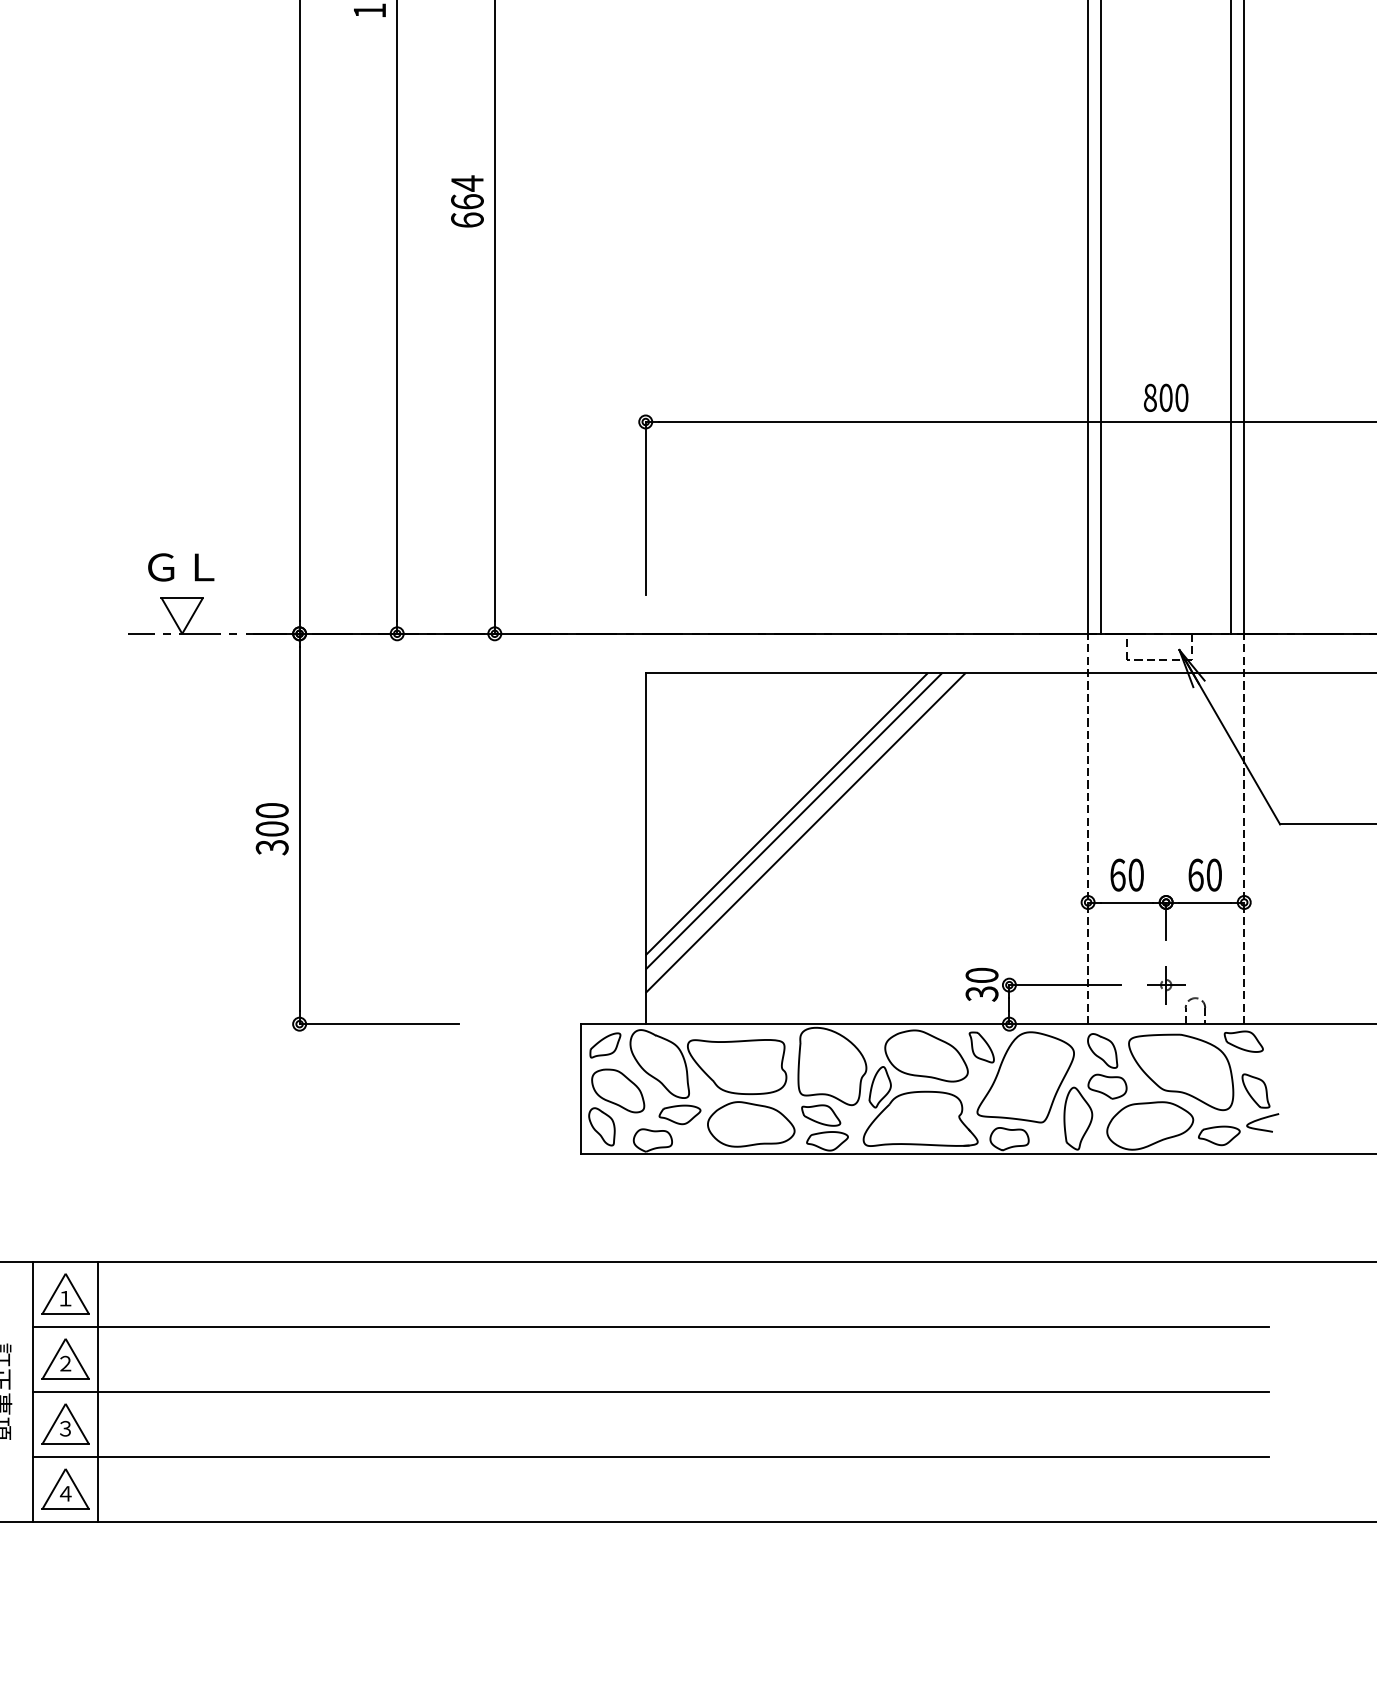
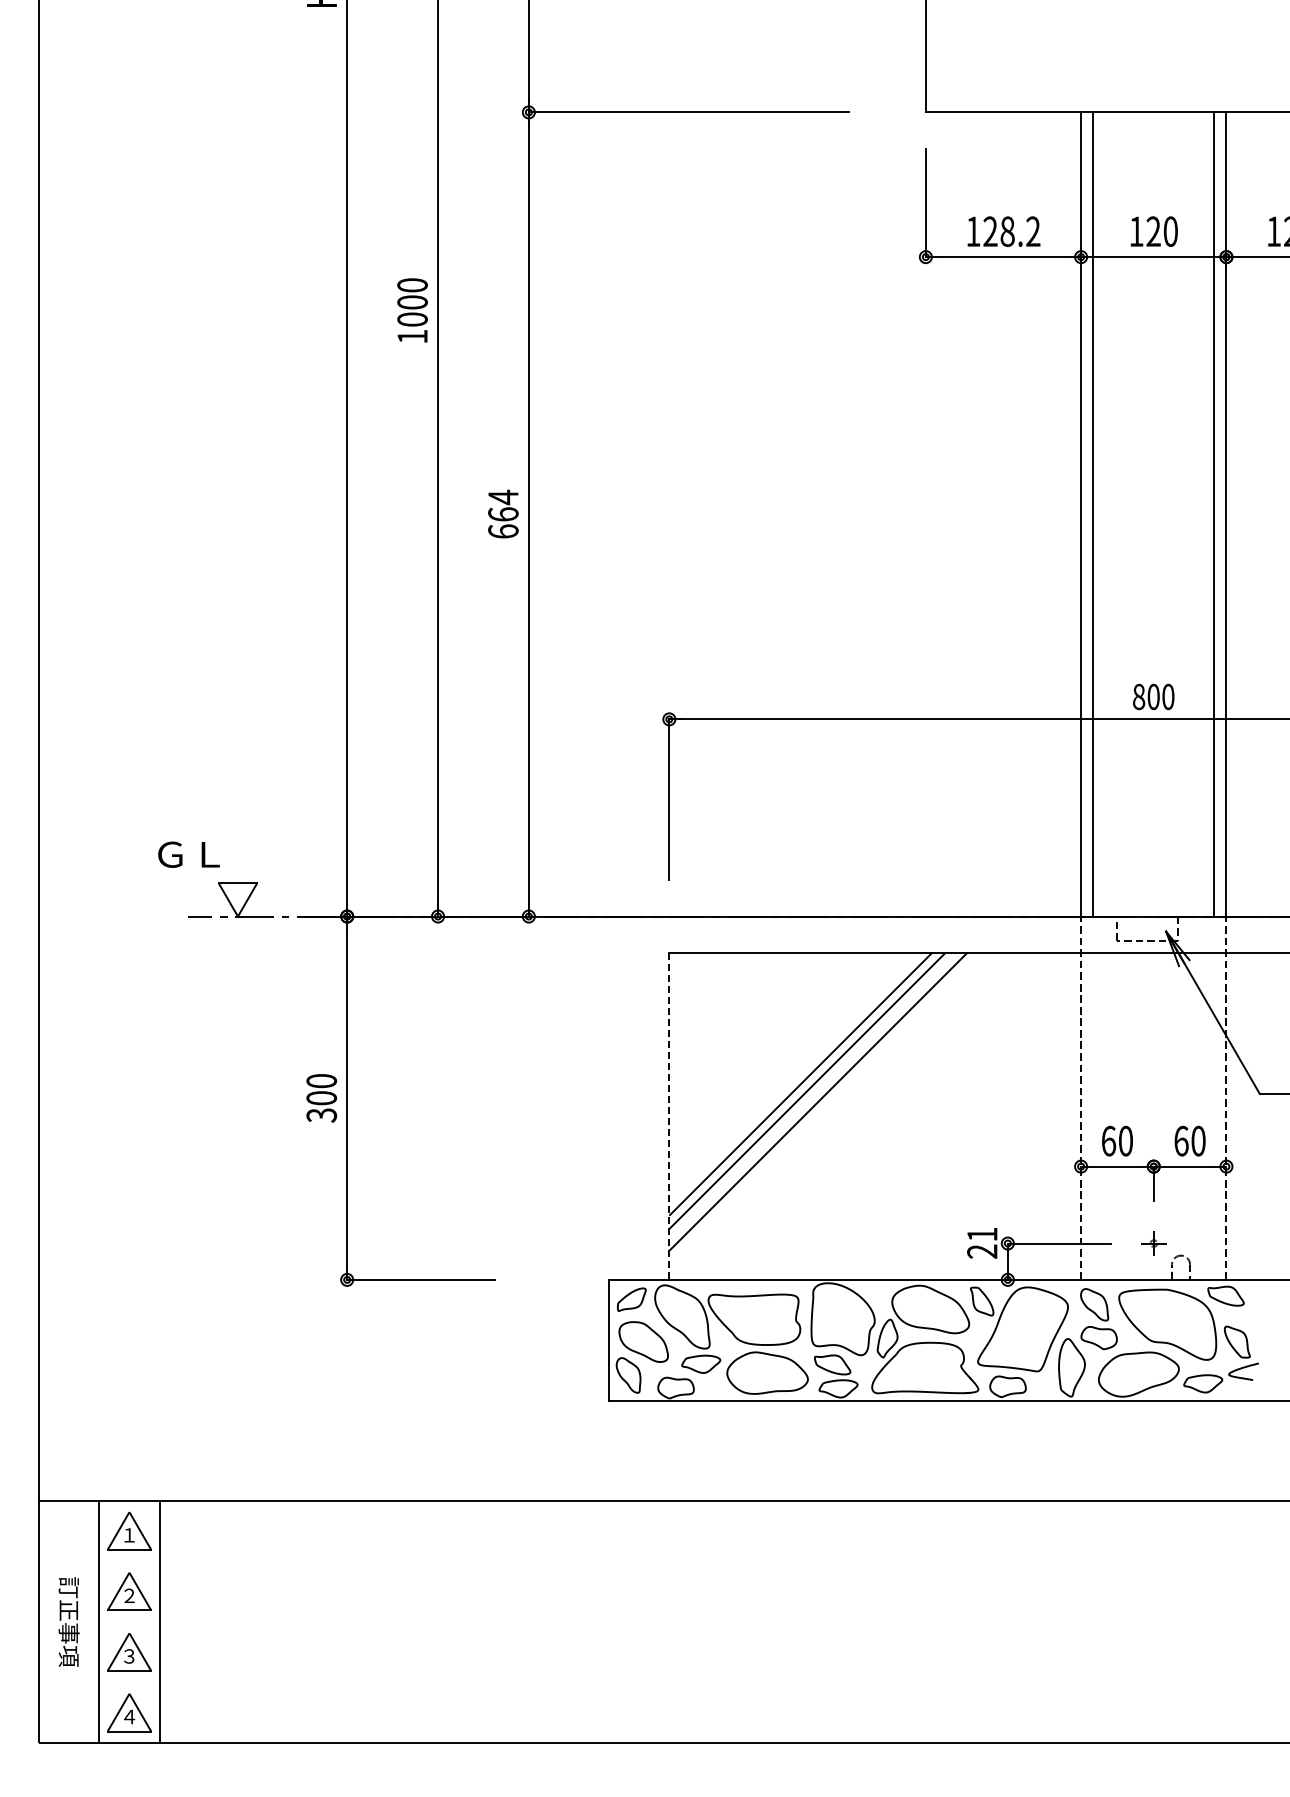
text: (180, 567) -> (188, 854), moved
line: (645, 848) -> (669, 1116), solid -> dashed
text: (982, 985) -> (982, 1243), 30 -> 21
part: (1165, 985) -> (1153, 1243), size x0.7
line: (651, 1326) -> (674, 1561), removed
line: (651, 1391) -> (674, 1621), removed
line: (651, 1456) -> (674, 1682), removed

